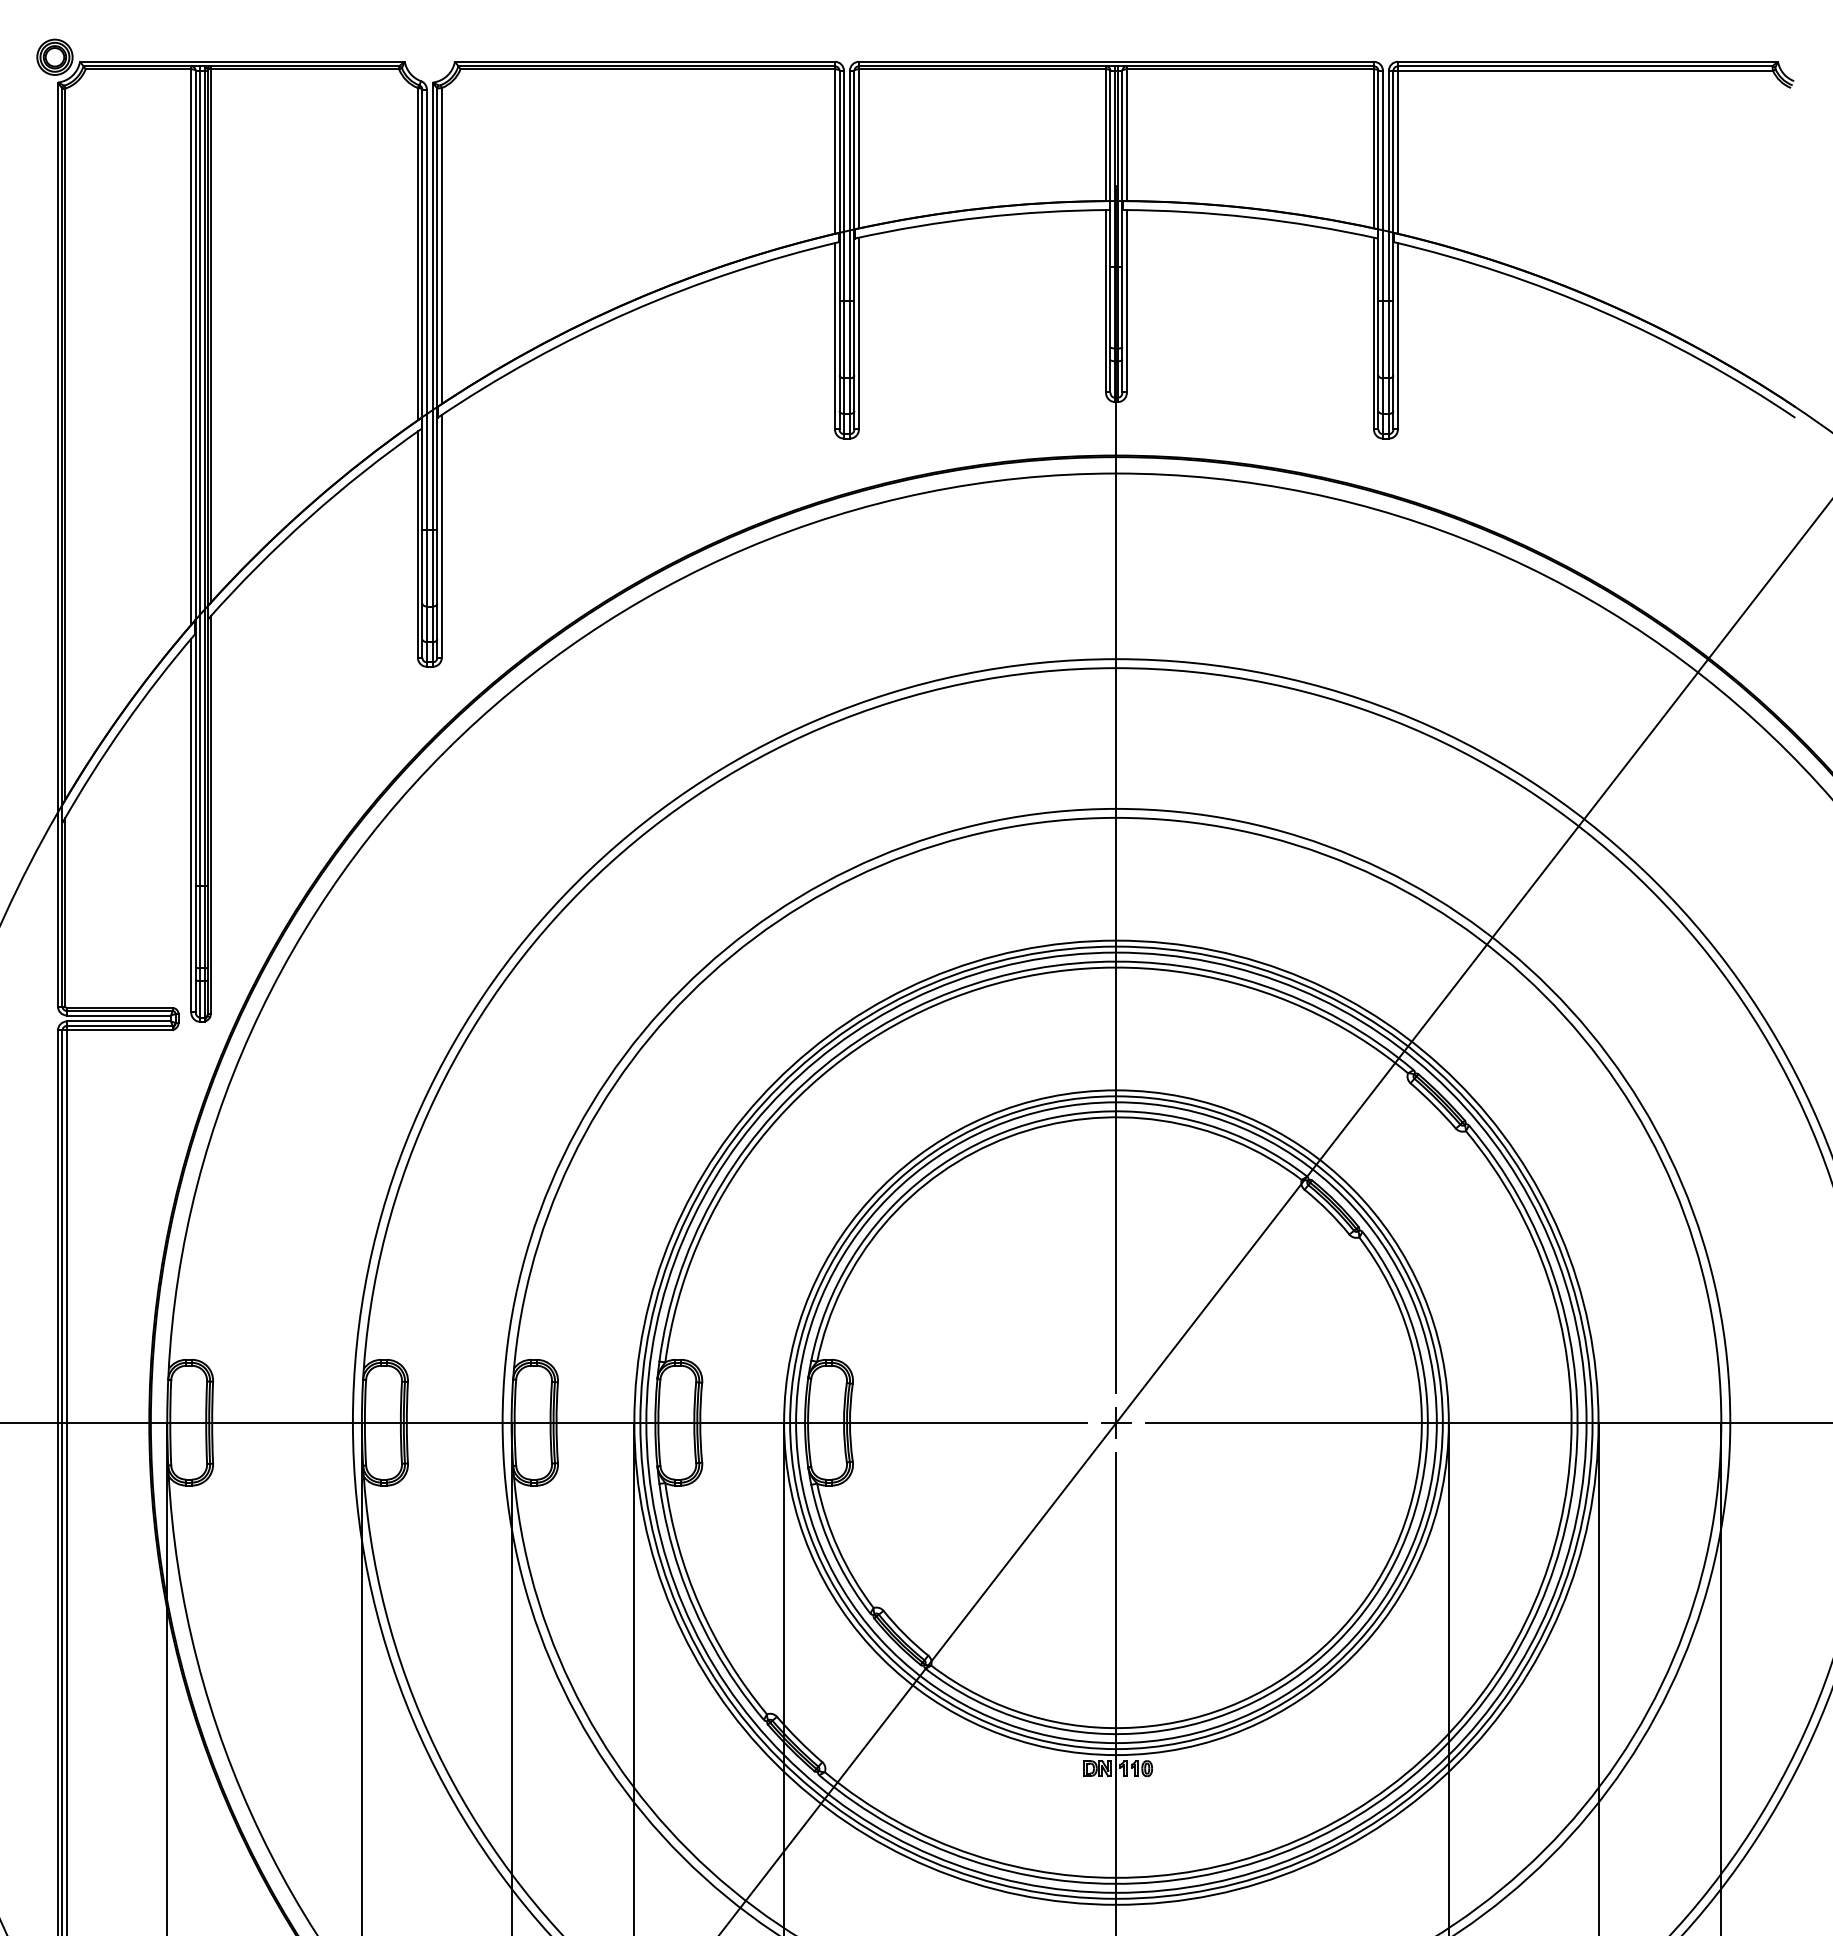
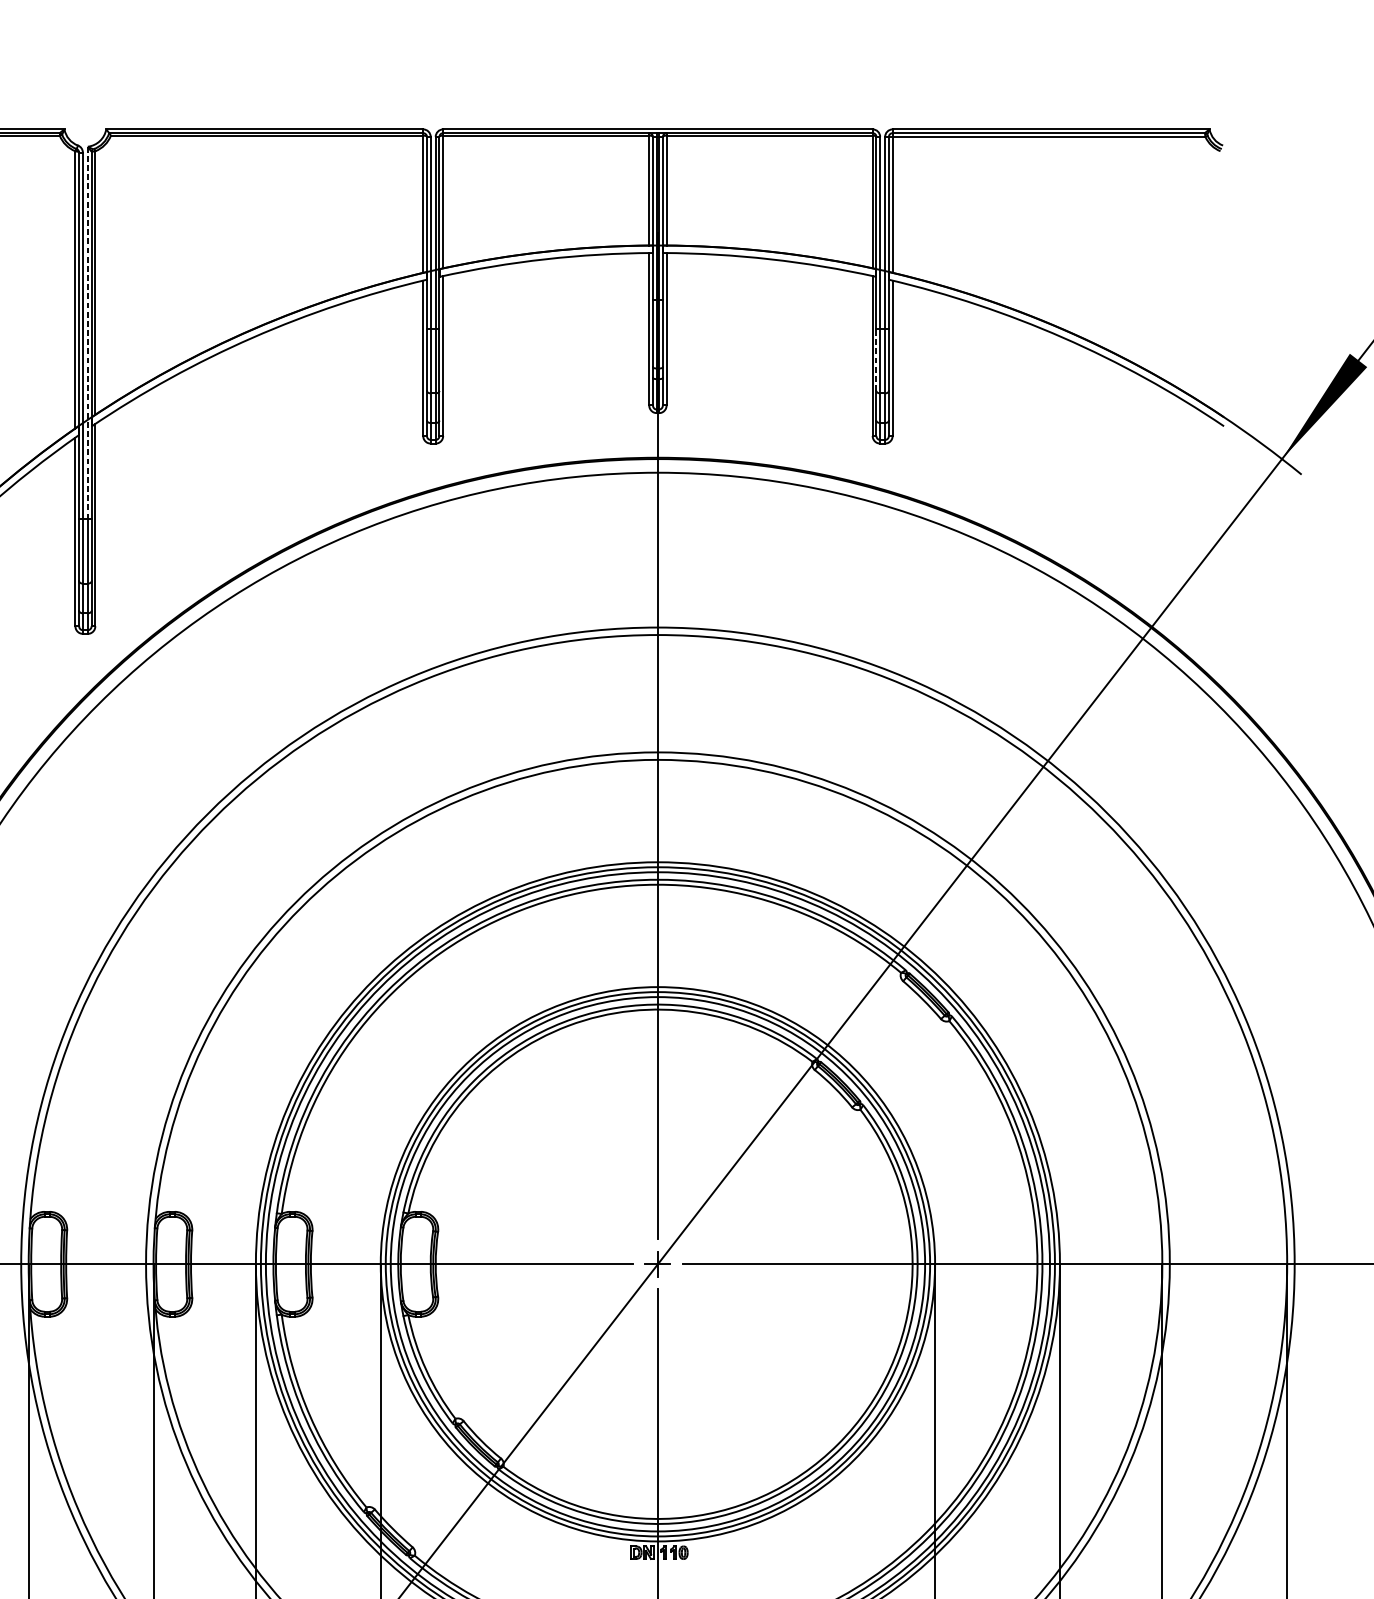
line: (432, 305) -> (87, 332), solid -> dashed
line: (1378, 337) -> (876, 359), solid -> dashed

